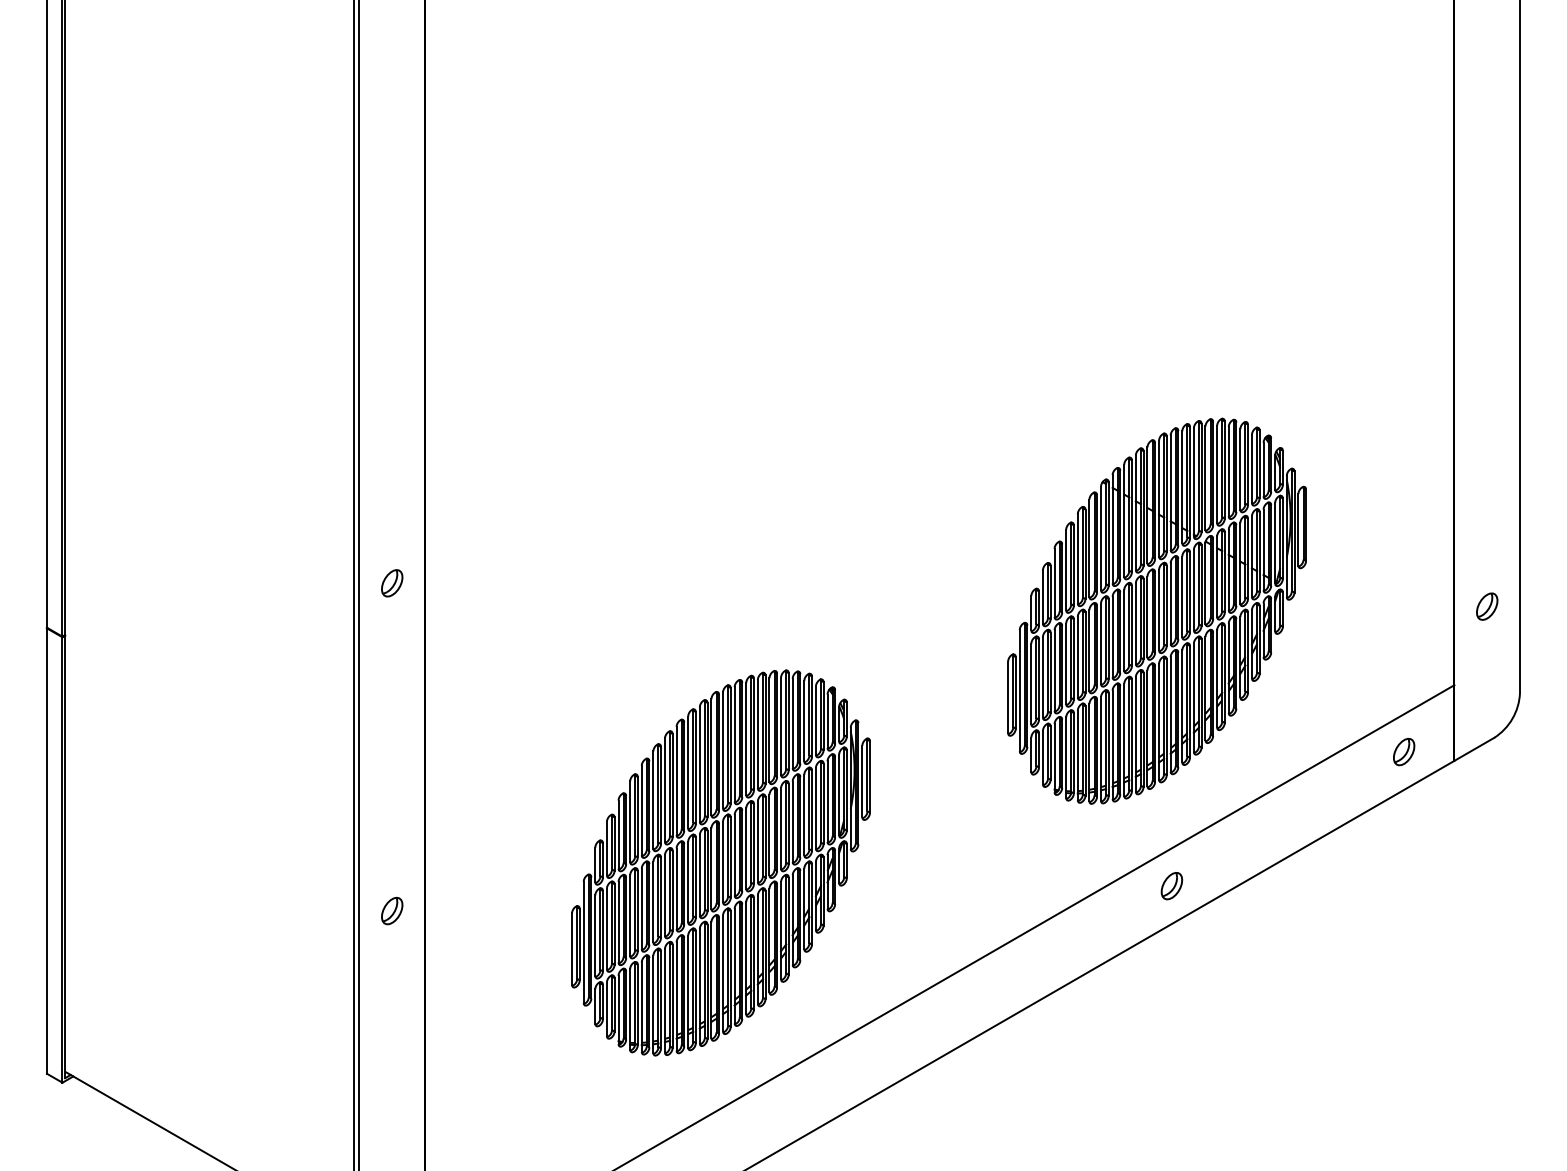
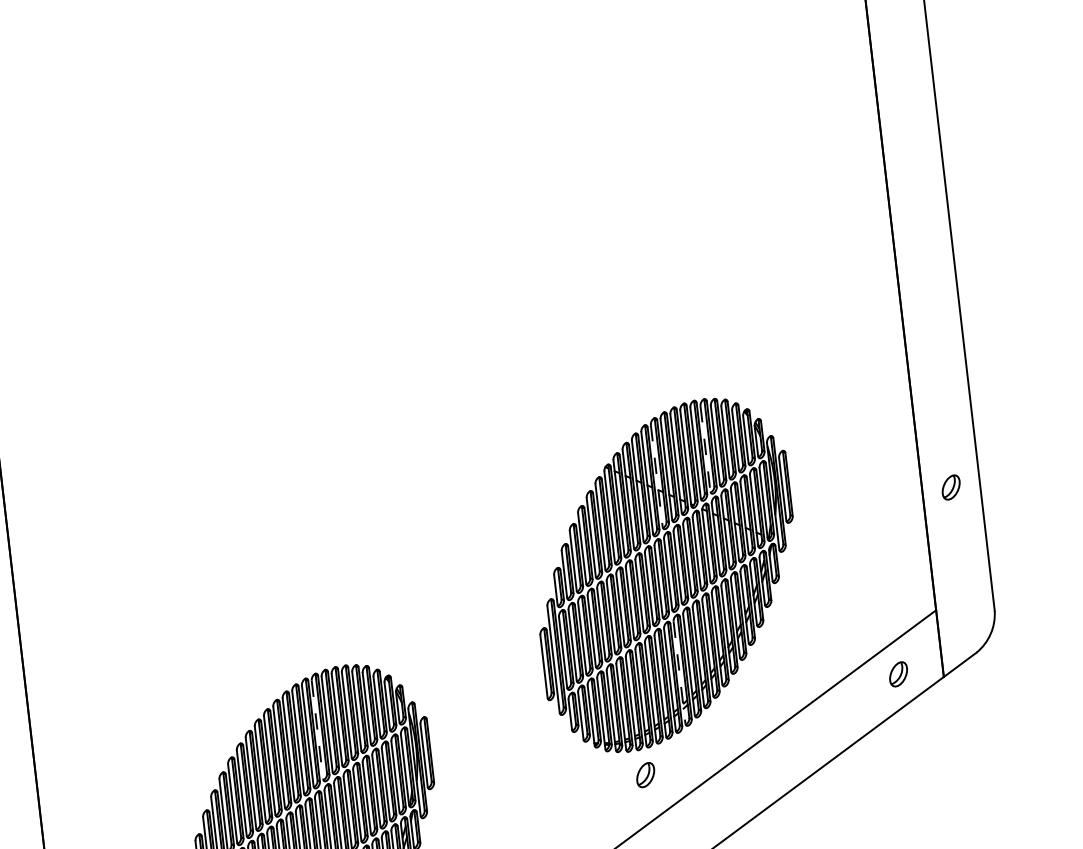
line: (1217, 474) -> (705, 448), solid -> dashed
line: (1159, 498) -> (657, 475), solid -> dashed
part: (1487, 606) -> (951, 487), moved
line: (1159, 721) -> (679, 672), solid -> dashed
line: (746, 738) -> (317, 729), solid -> dashed
part: (1171, 886) -> (645, 775), moved

